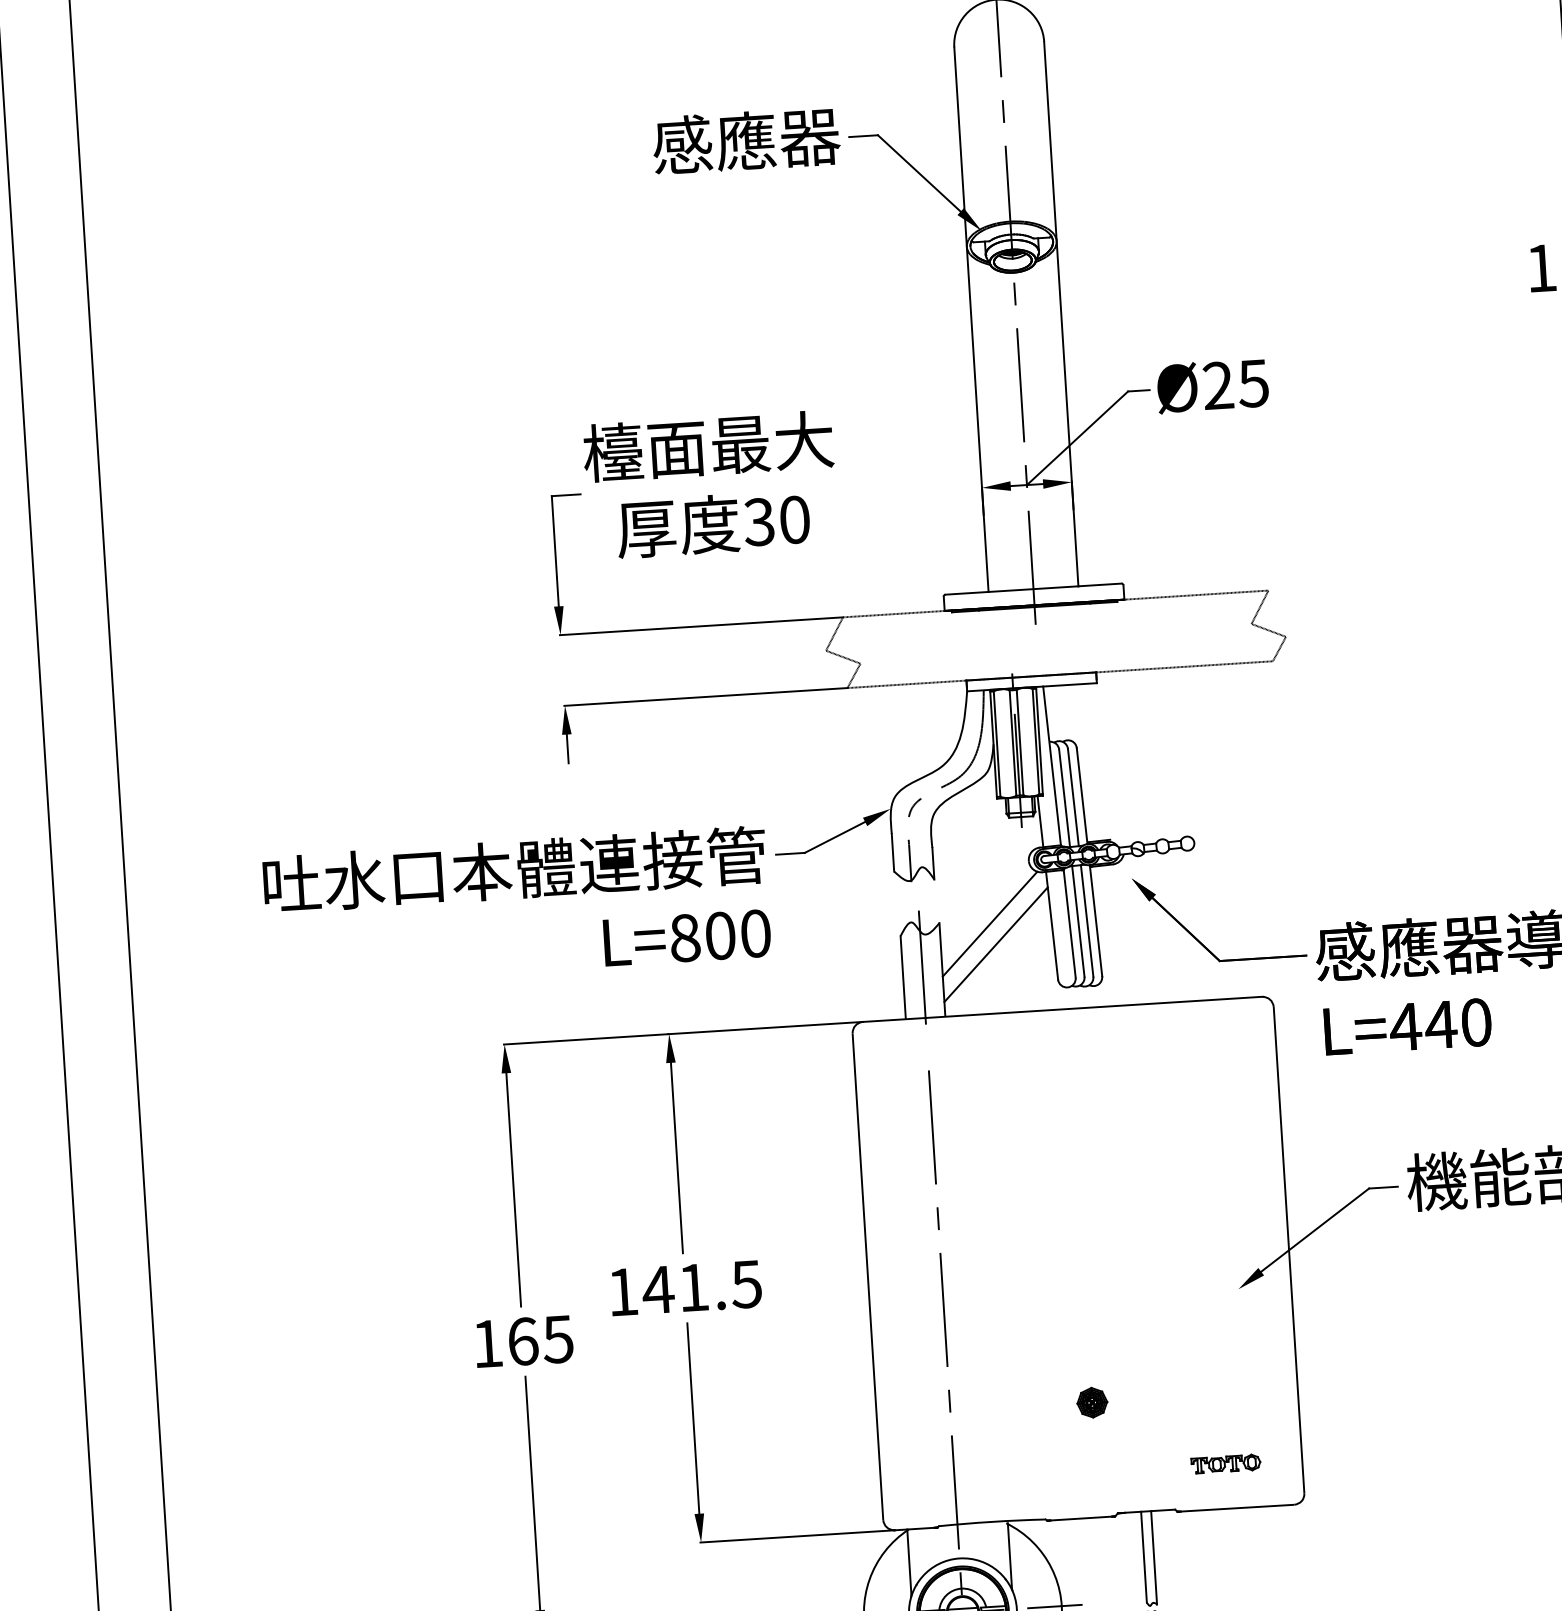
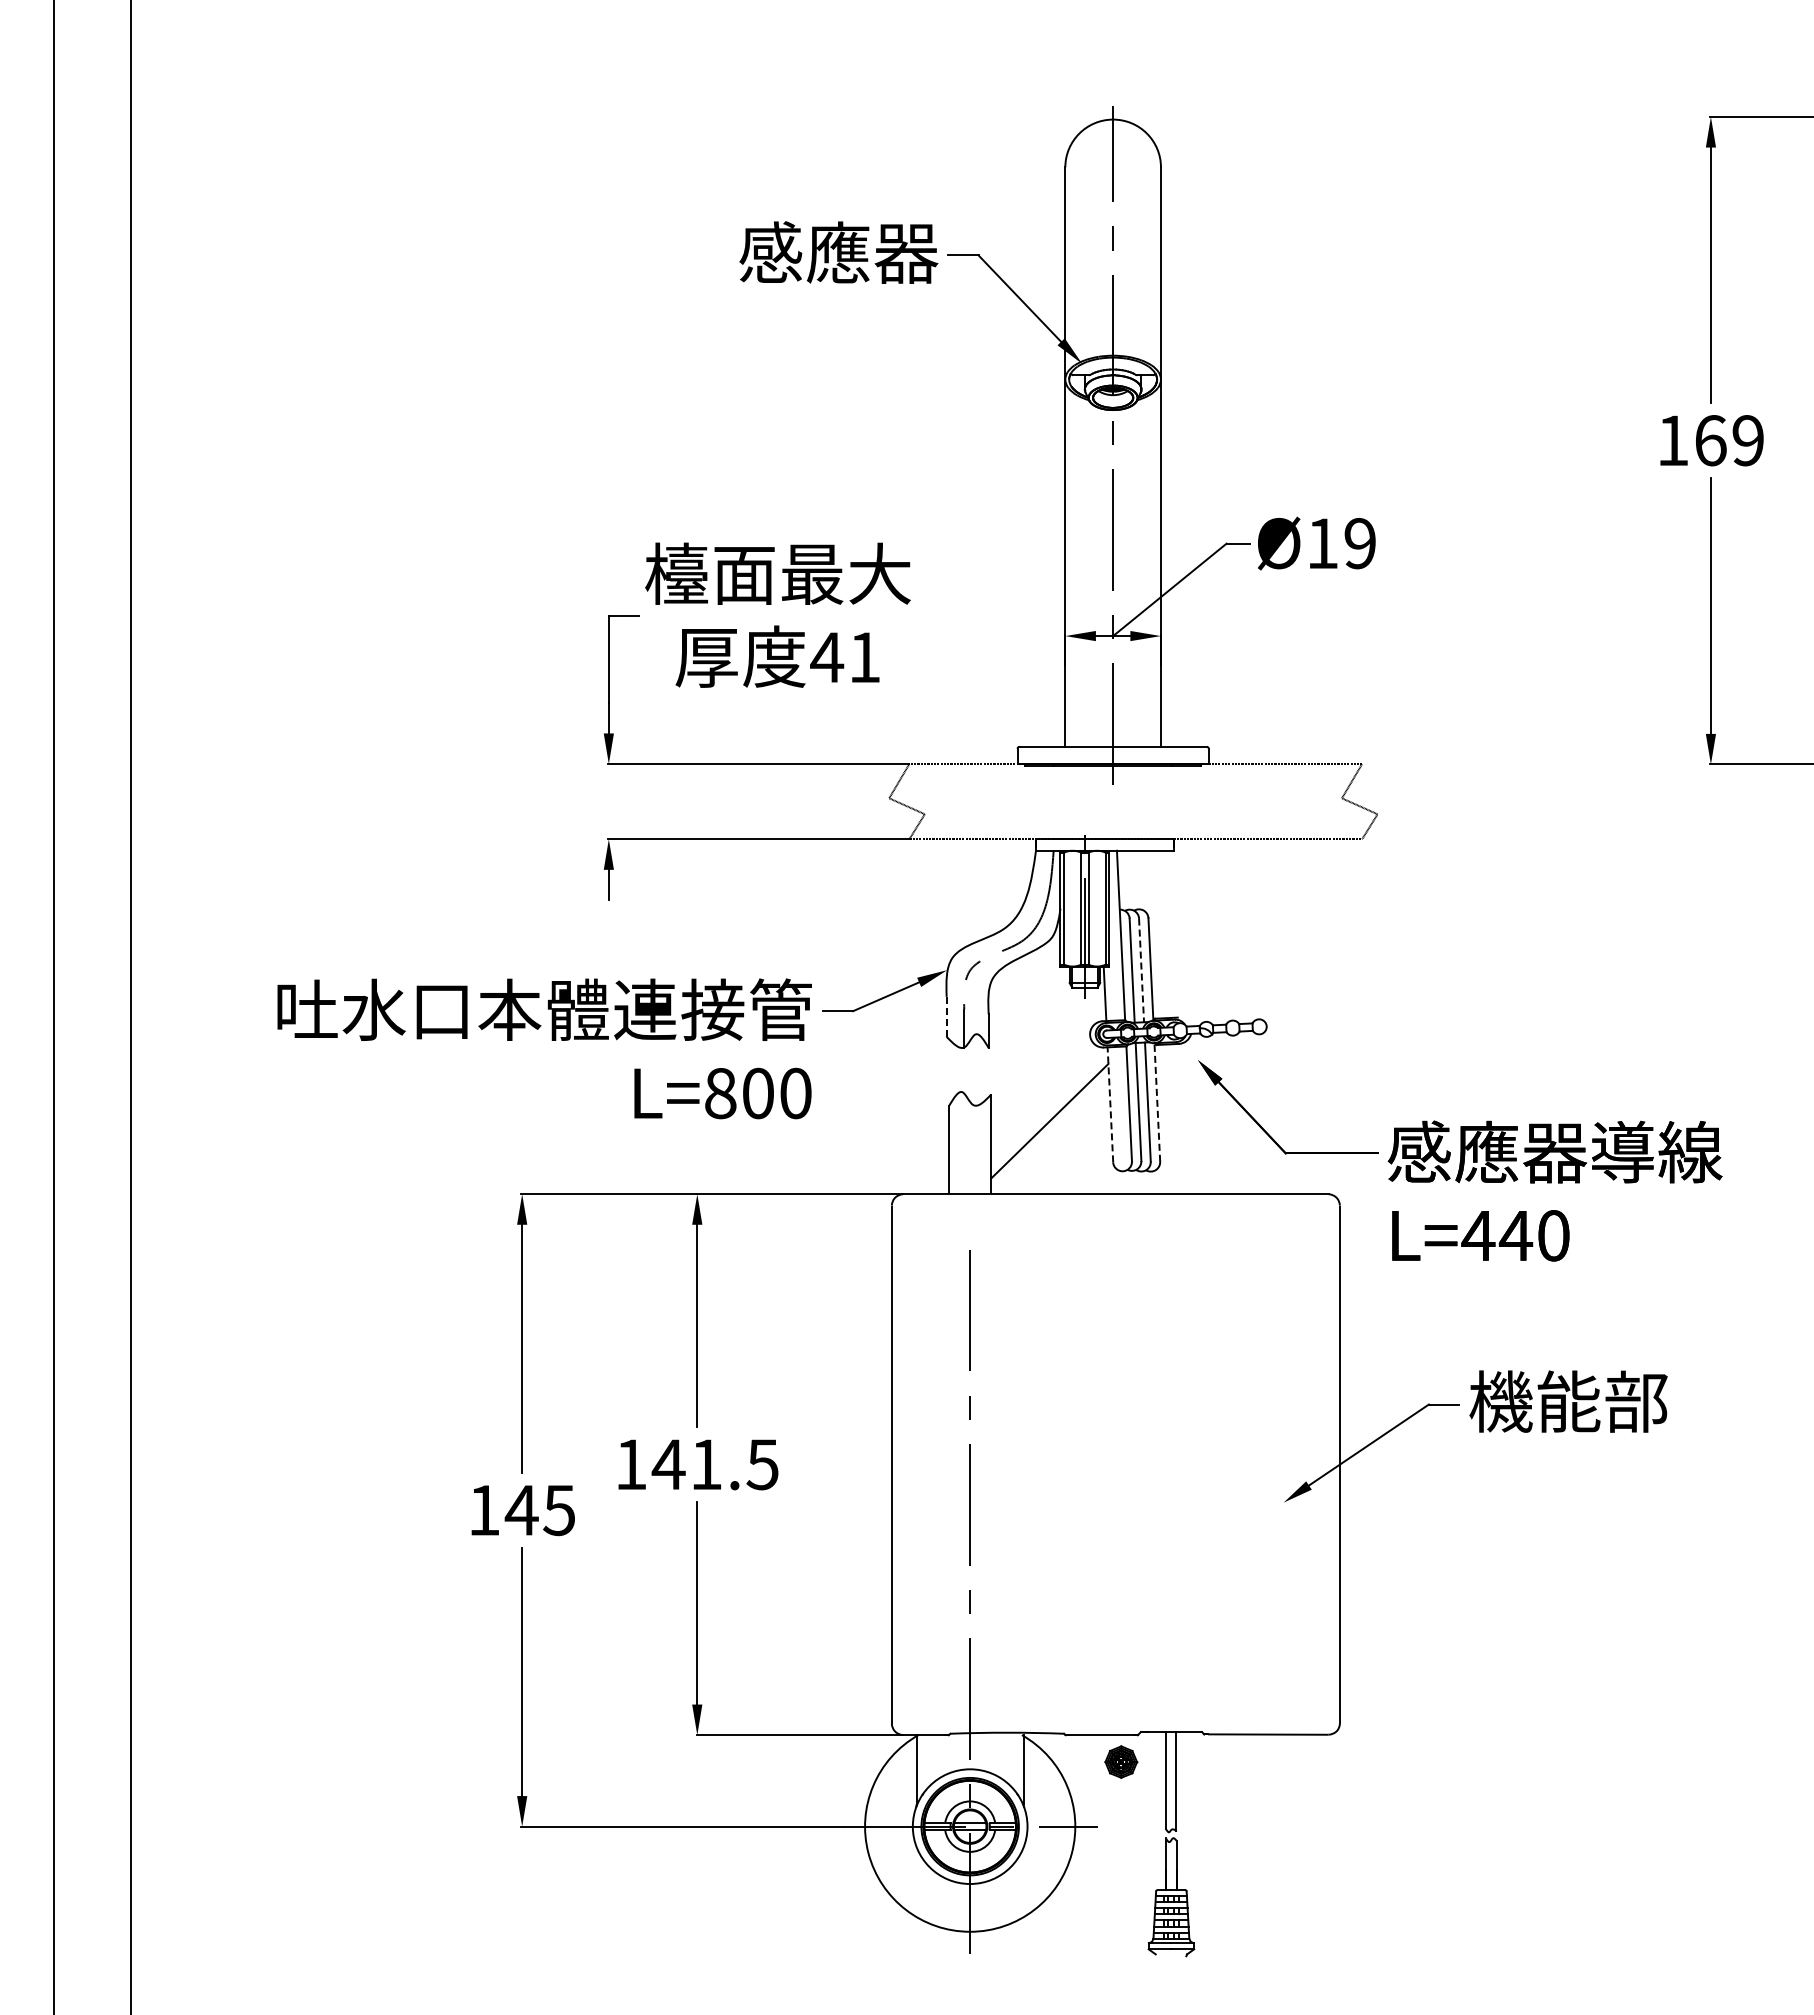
text: (1236, 384) -> (1341, 543), Ø25 -> Ø19
text: (776, 521) -> (845, 657), 30 -> 41
line: (1073, 797) -> (1141, 970), solid -> dashed
line: (892, 852) -> (946, 1016), solid -> dashed
line: (1096, 920) -> (1157, 1102), solid -> dashed
line: (989, 923) -> (1044, 1098), removed
line: (1052, 925) -> (1110, 1104), solid -> dashed
line: (922, 971) -> (970, 1144), removed
text: (522, 1341) -> (521, 1510), 165 -> 145
part: (1092, 1402) -> (1121, 1761), moved
part: (1226, 1463) -> (1259, 1686), removed

